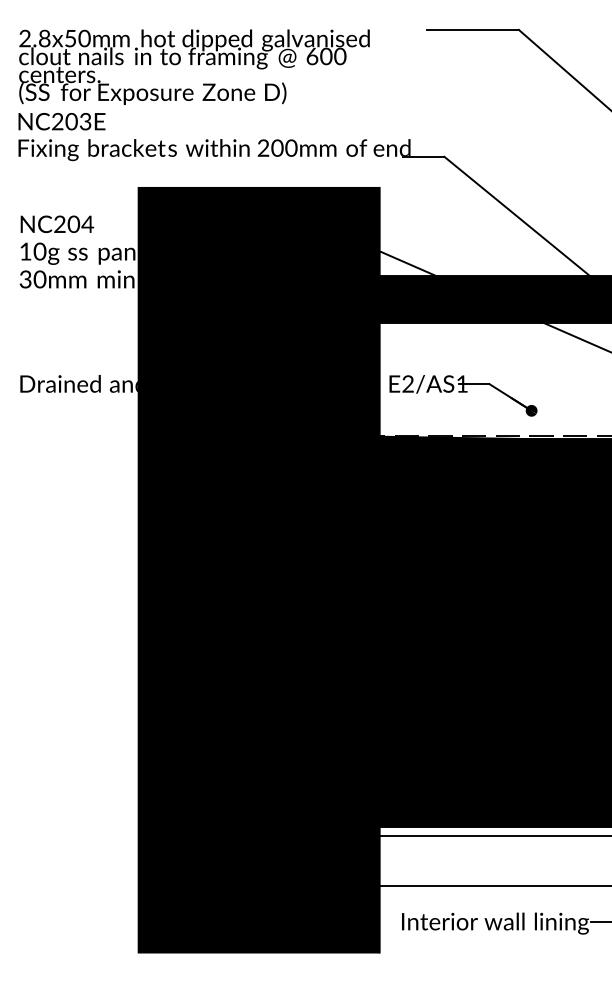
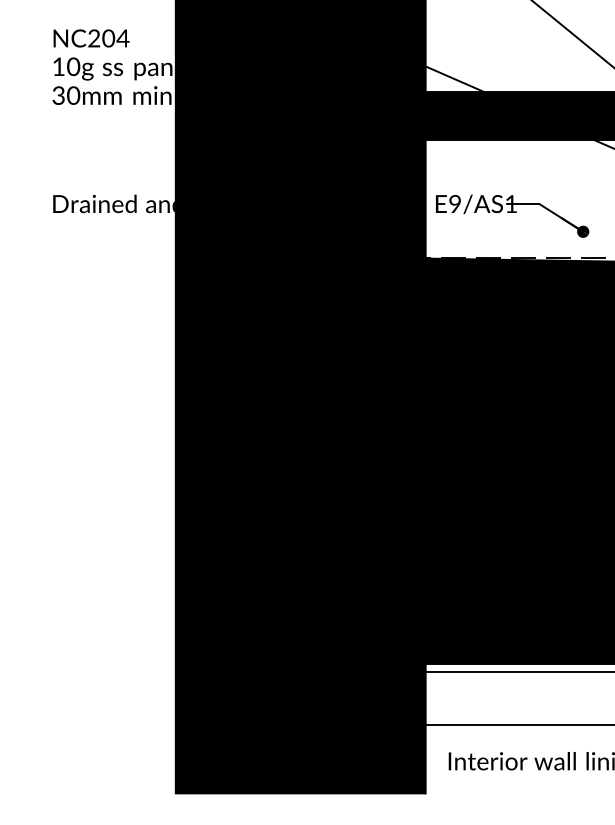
text: (407, 384) -> (454, 204), E2/AS1 -> E9/AS1

